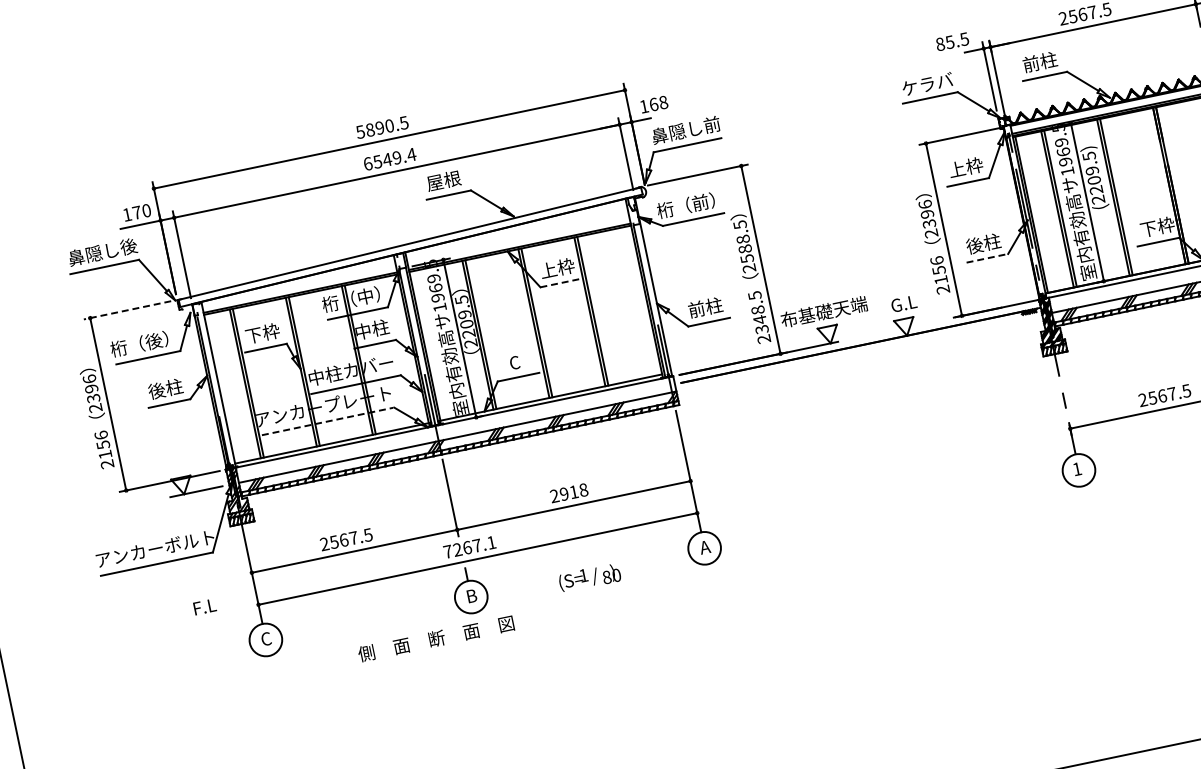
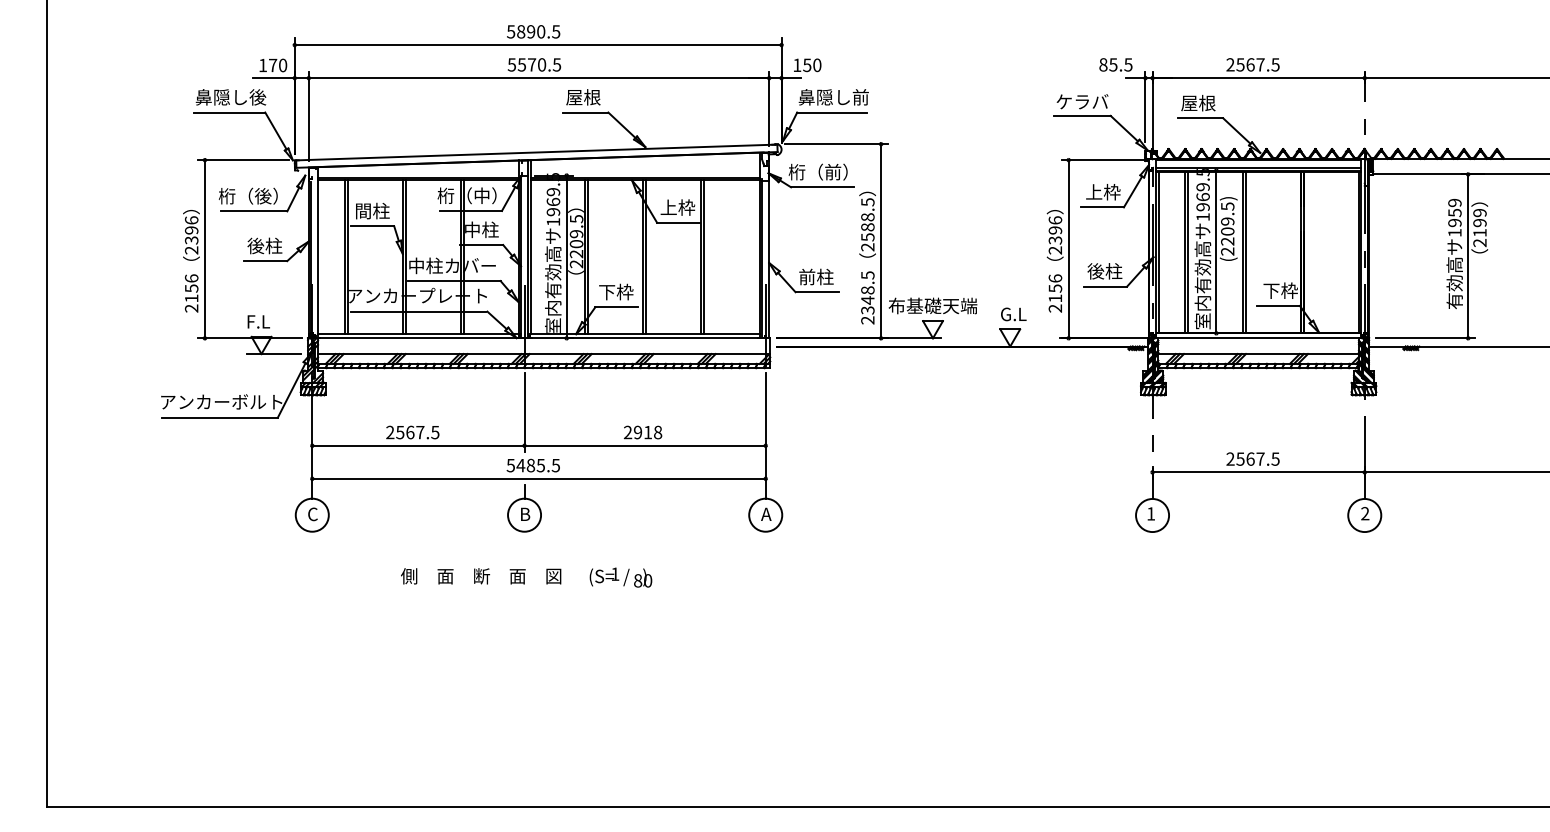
text: (1040, 62) -> (1198, 103), 前柱 -> 屋根
text: (658, 103) -> (812, 65), 168 -> 150
text: (389, 158) -> (534, 64), 6549.4 -> 5570.5
line: (988, 258) -> (1106, 286), dashed -> solid
line: (562, 282) -> (679, 222), dashed -> solid
line: (126, 310) -> (242, 160), dashed -> solid
text: (262, 332) -> (372, 210), 下枠 -> 間柱
text: (515, 362) -> (616, 291), C -> 下枠
line: (327, 421) -> (418, 311), dashed -> solid
text: (468, 547) -> (532, 465), 7267.1 -> 5485.5
text: (589, 577) -> (620, 577), moved
text: (204, 606) -> (258, 321), moved
text: (436, 638) -> (481, 576), moved

